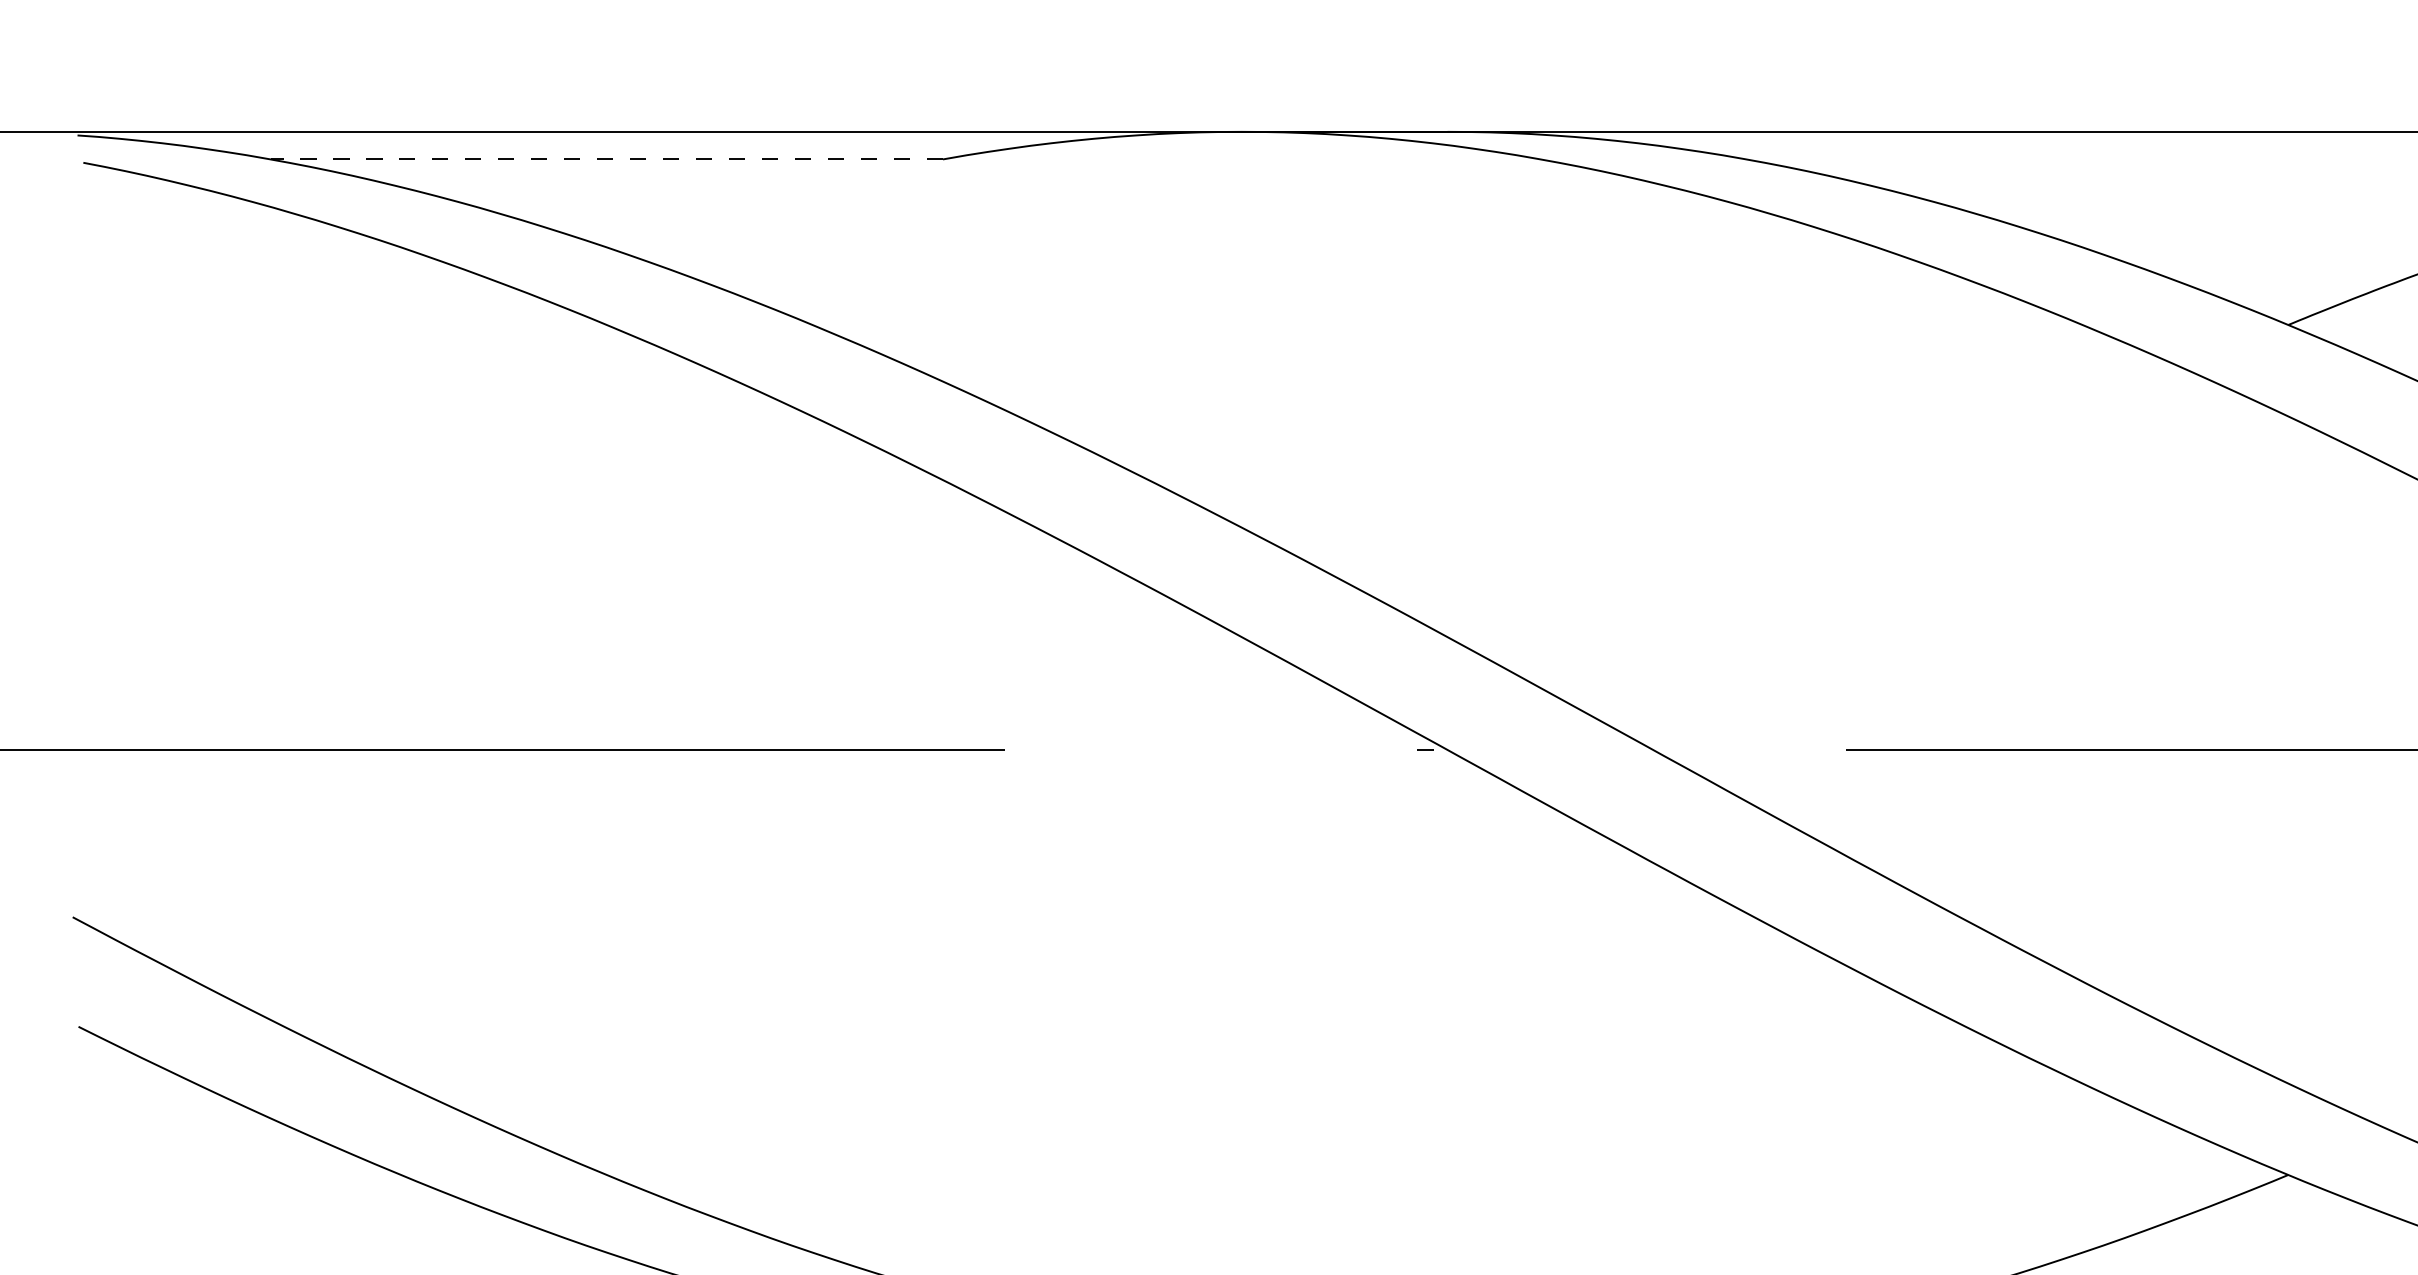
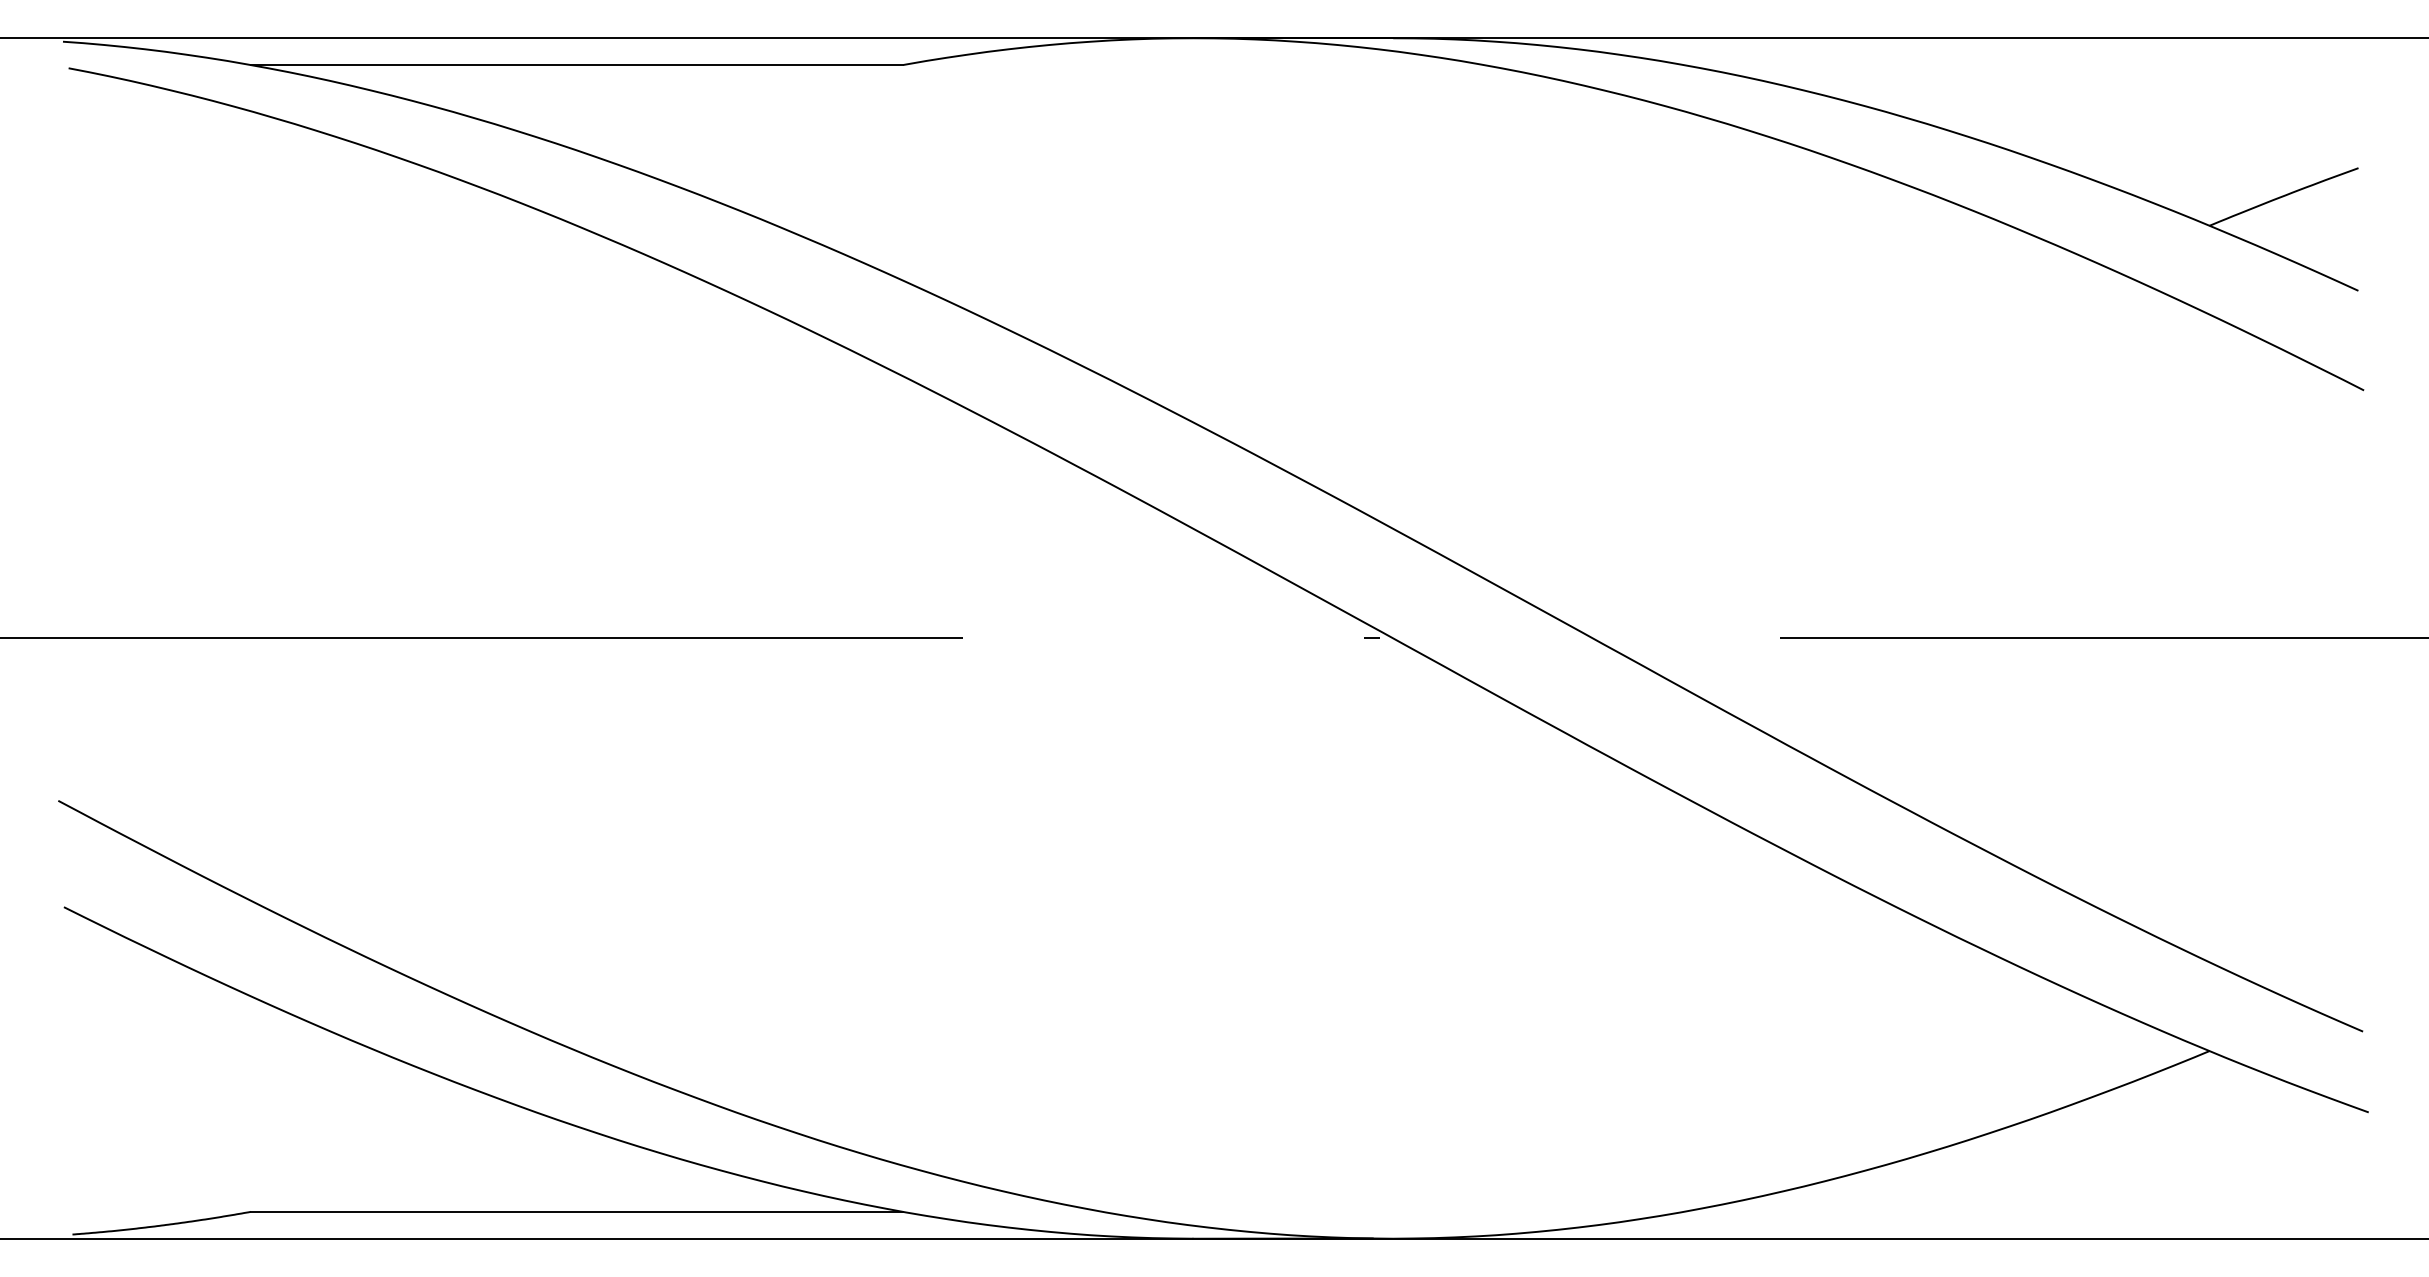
line: (606, 159) -> (576, 65), dashed -> solid

